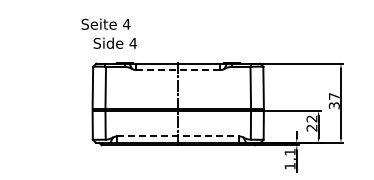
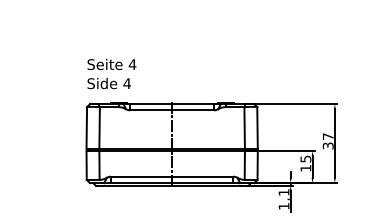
text: (105, 24) -> (111, 64), moved
line: (178, 70) -> (172, 110), dashed -> solid
text: (311, 123) -> (305, 163), 22 -> 15
line: (178, 136) -> (172, 176), dashed -> solid

